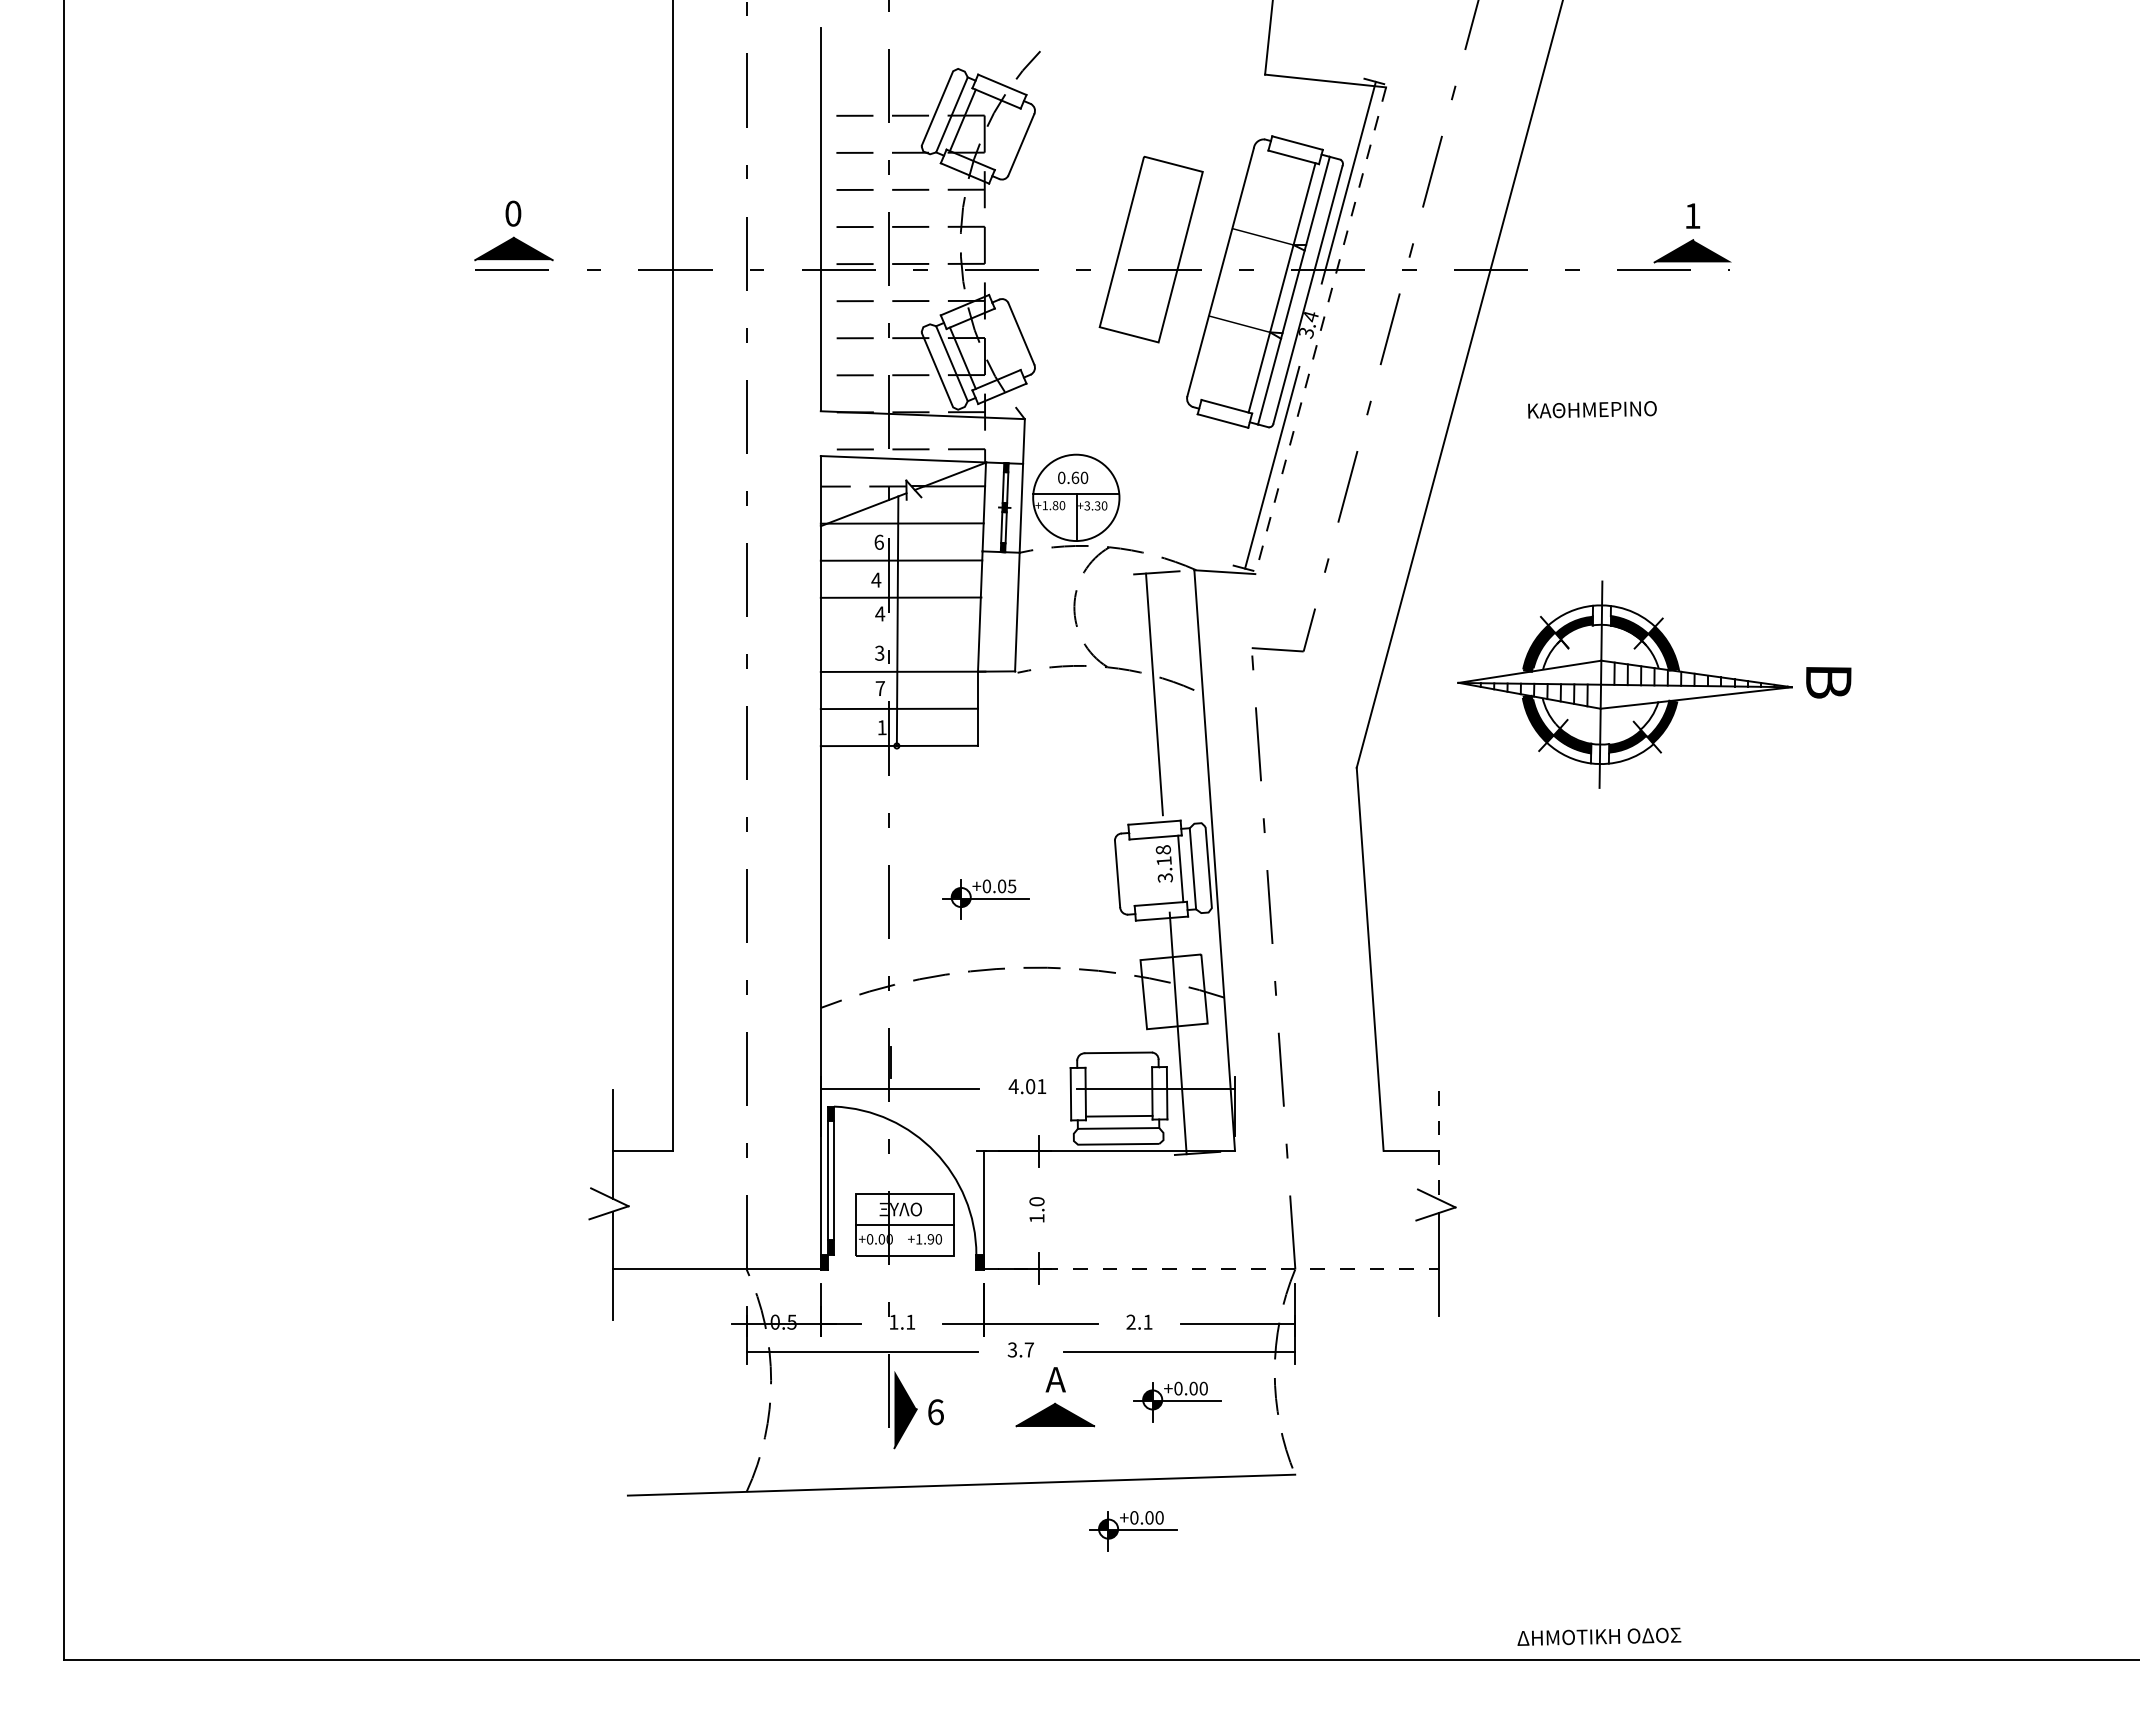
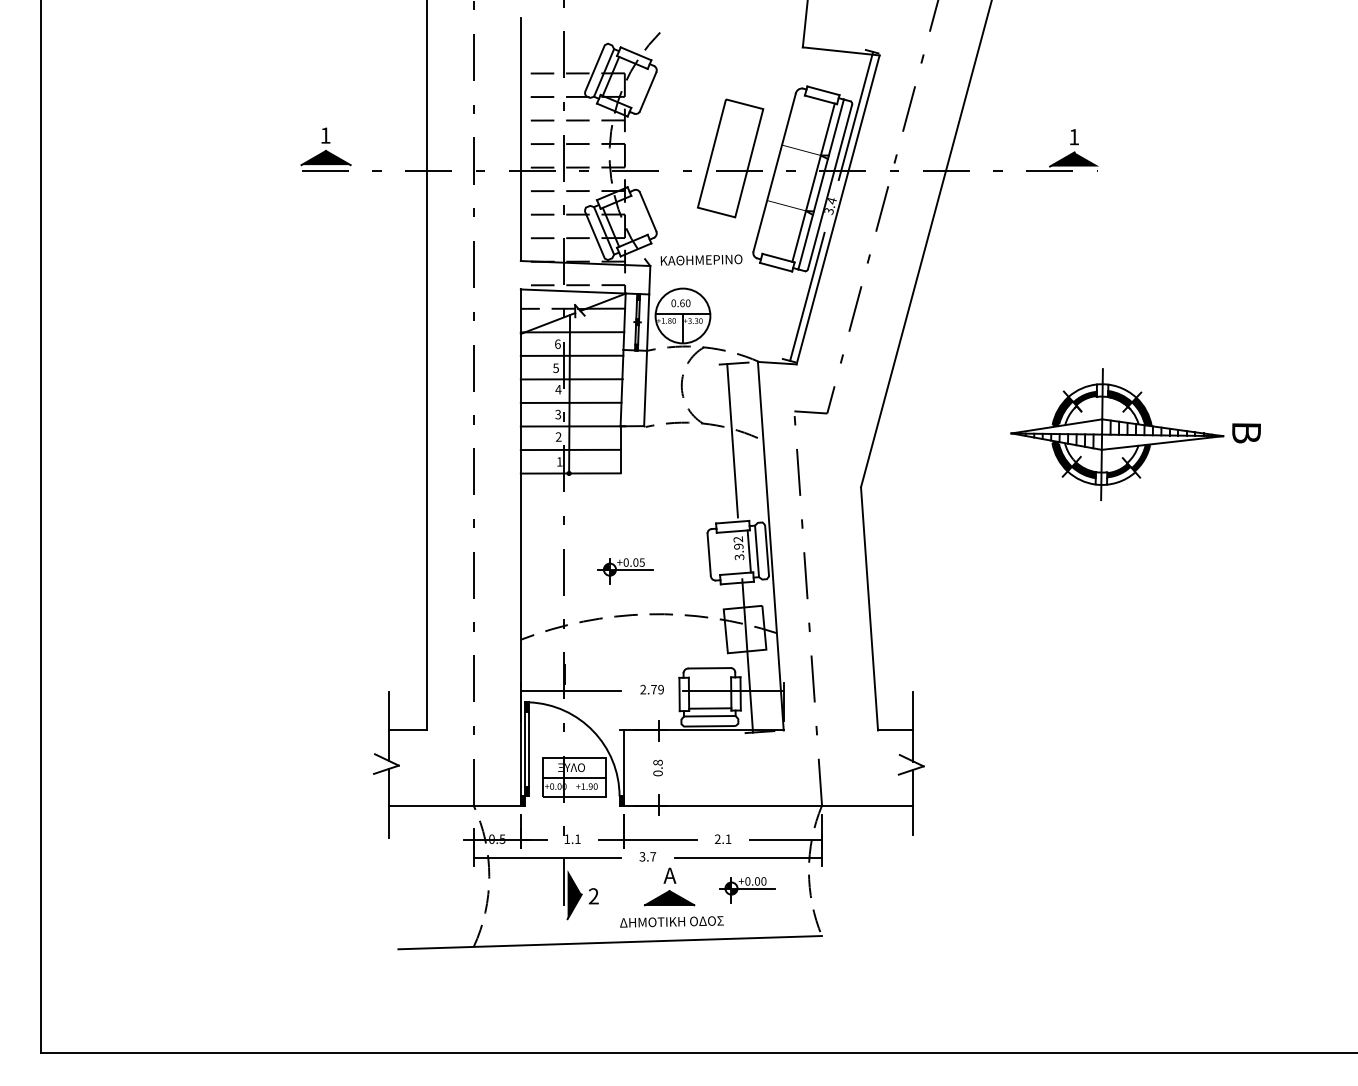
text: (513, 213) -> (325, 135), 0 -> 1
line: (1321, 330) -> (838, 209), dashed -> solid
text: (1592, 408) -> (701, 259), moved
text: (877, 580) -> (556, 368), 4 -> 5
line: (899, 634) -> (570, 402), added
part: (1653, 684) -> (1135, 434), moved
text: (880, 687) -> (558, 436), 7 -> 2
text: (1163, 854) -> (738, 542), 3.18 -> 3.92
text: (1026, 1086) -> (651, 689), 4.01 -> 2.79
line: (1439, 1144) -> (913, 726), dashed -> solid
text: (1036, 1209) -> (657, 767), 1.0 -> 0.8
line: (1211, 1269) -> (768, 805), dashed -> solid
text: (935, 1412) -> (593, 896), 6 -> 2
part: (1133, 1532) -> (719, 972), removed
text: (1598, 1636) -> (671, 921), moved

